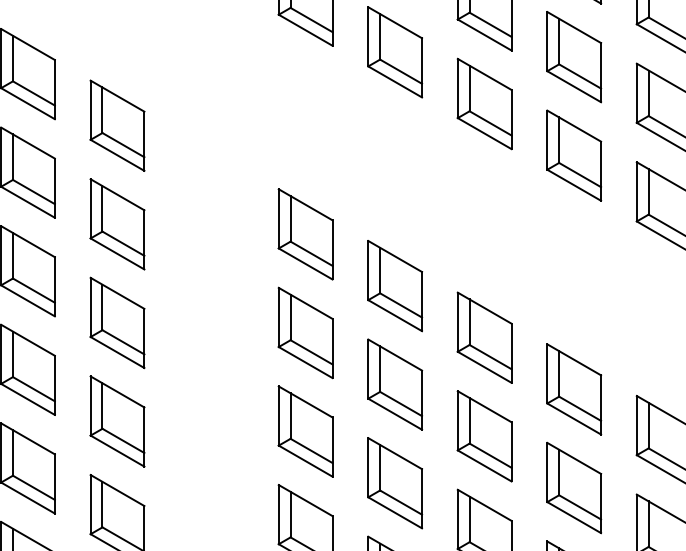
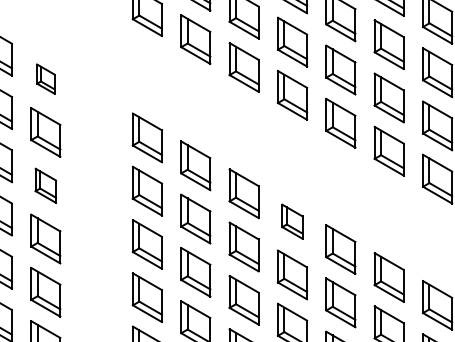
part: (116, 124) -> (45, 78), size x0.6
part: (116, 322) -> (45, 185), size x0.7
part: (574, 389) -> (292, 221), size x0.7

